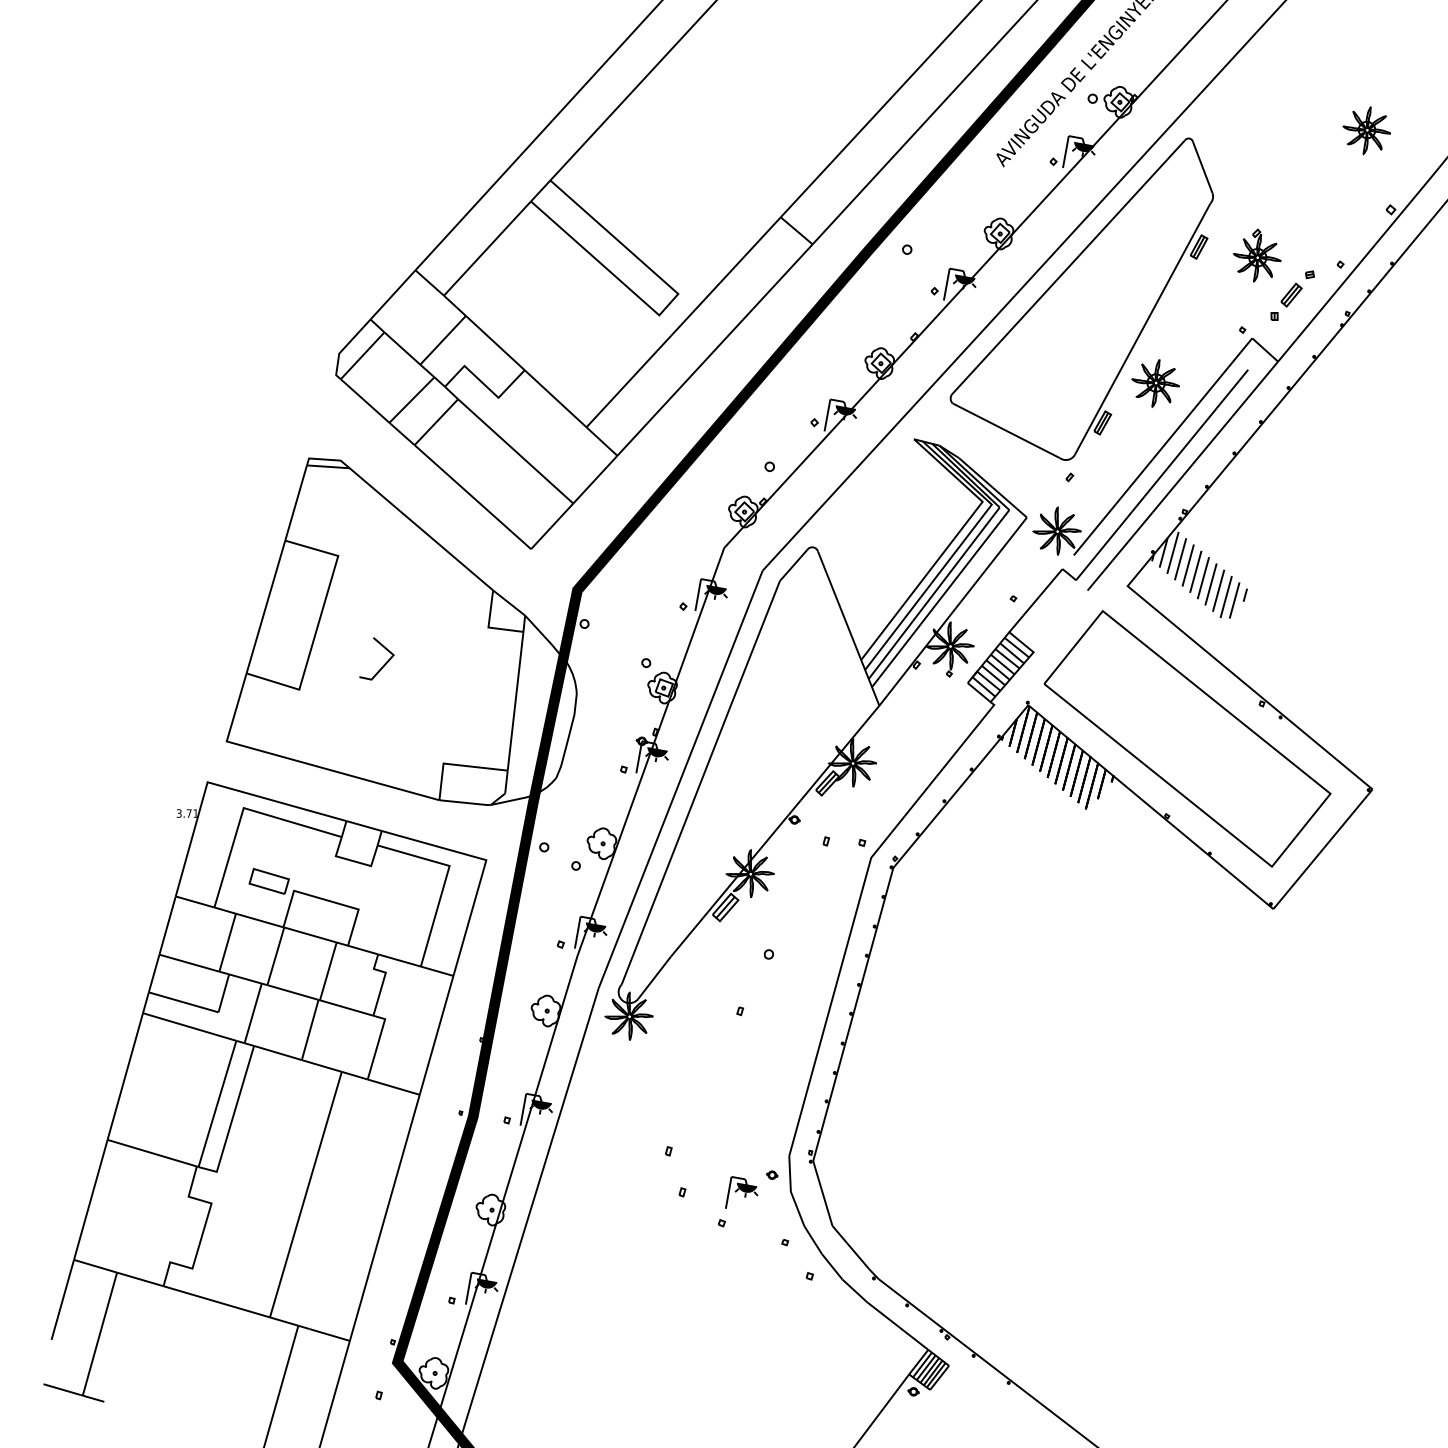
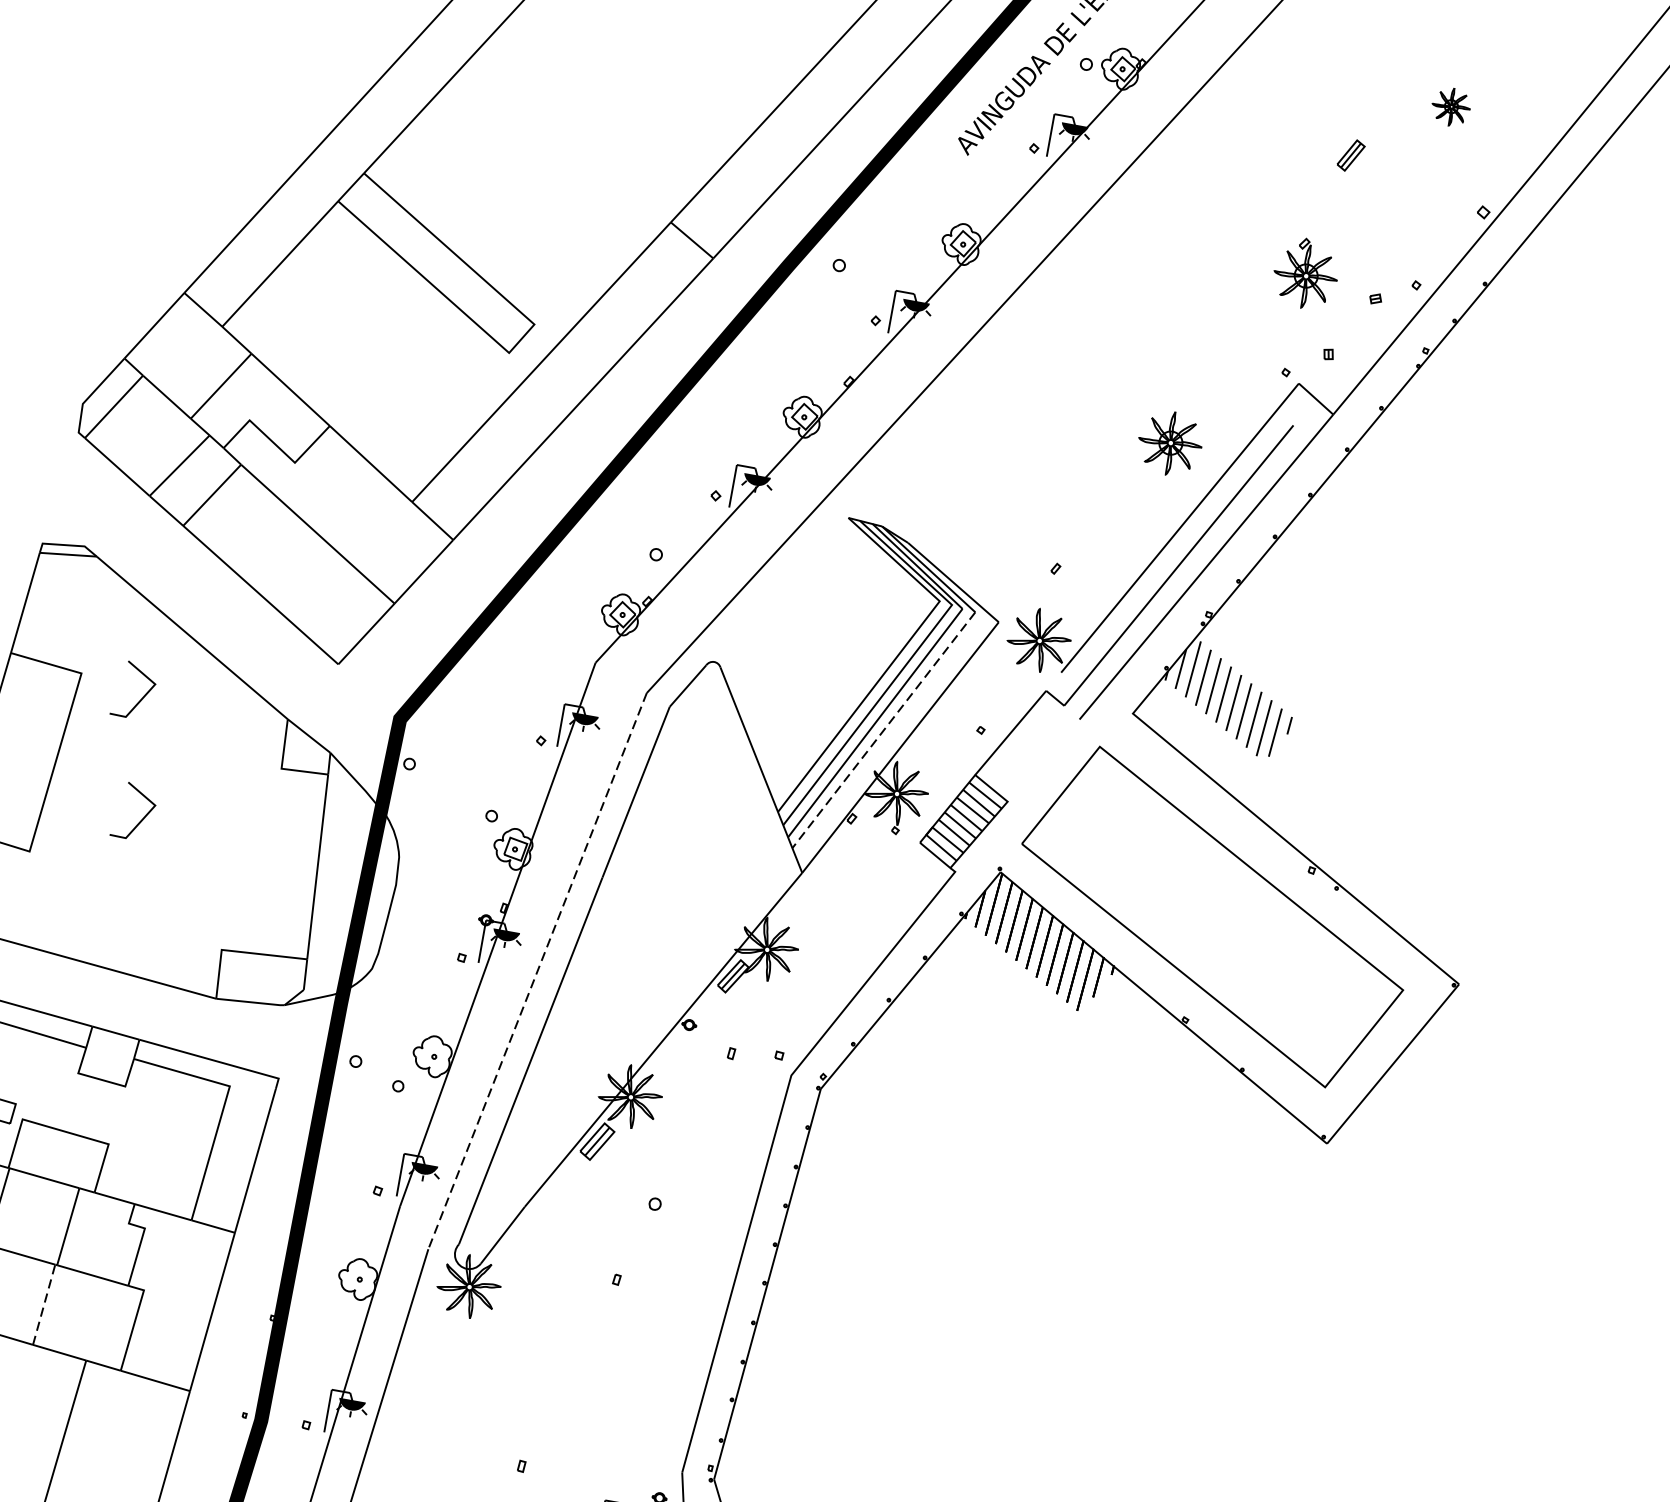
part: (1366, 130) -> (1451, 106), size x0.6
part: (1291, 294) -> (1351, 154), moved
part: (1081, 298) -> (1071, 330), removed
line: (383, 573) -> (141, 696), added
line: (940, 599) -> (883, 731), solid -> dashed
line: (680, 779) -> (537, 971), solid -> dashed
line: (310, 1029) -> (44, 1304), solid -> dashed

